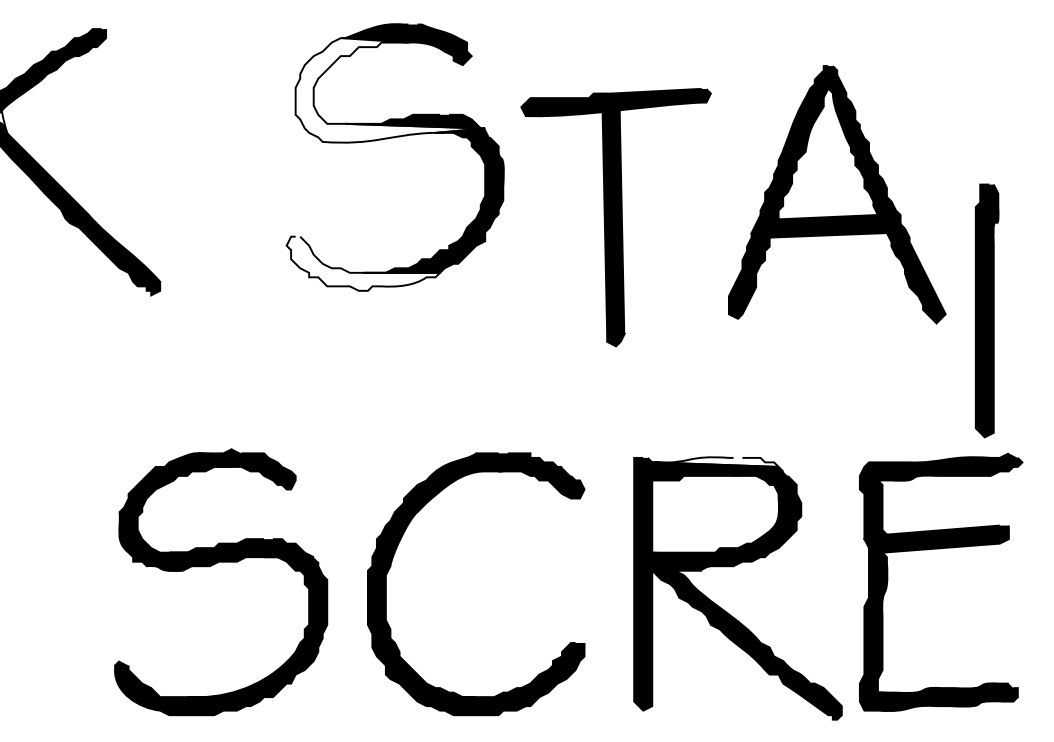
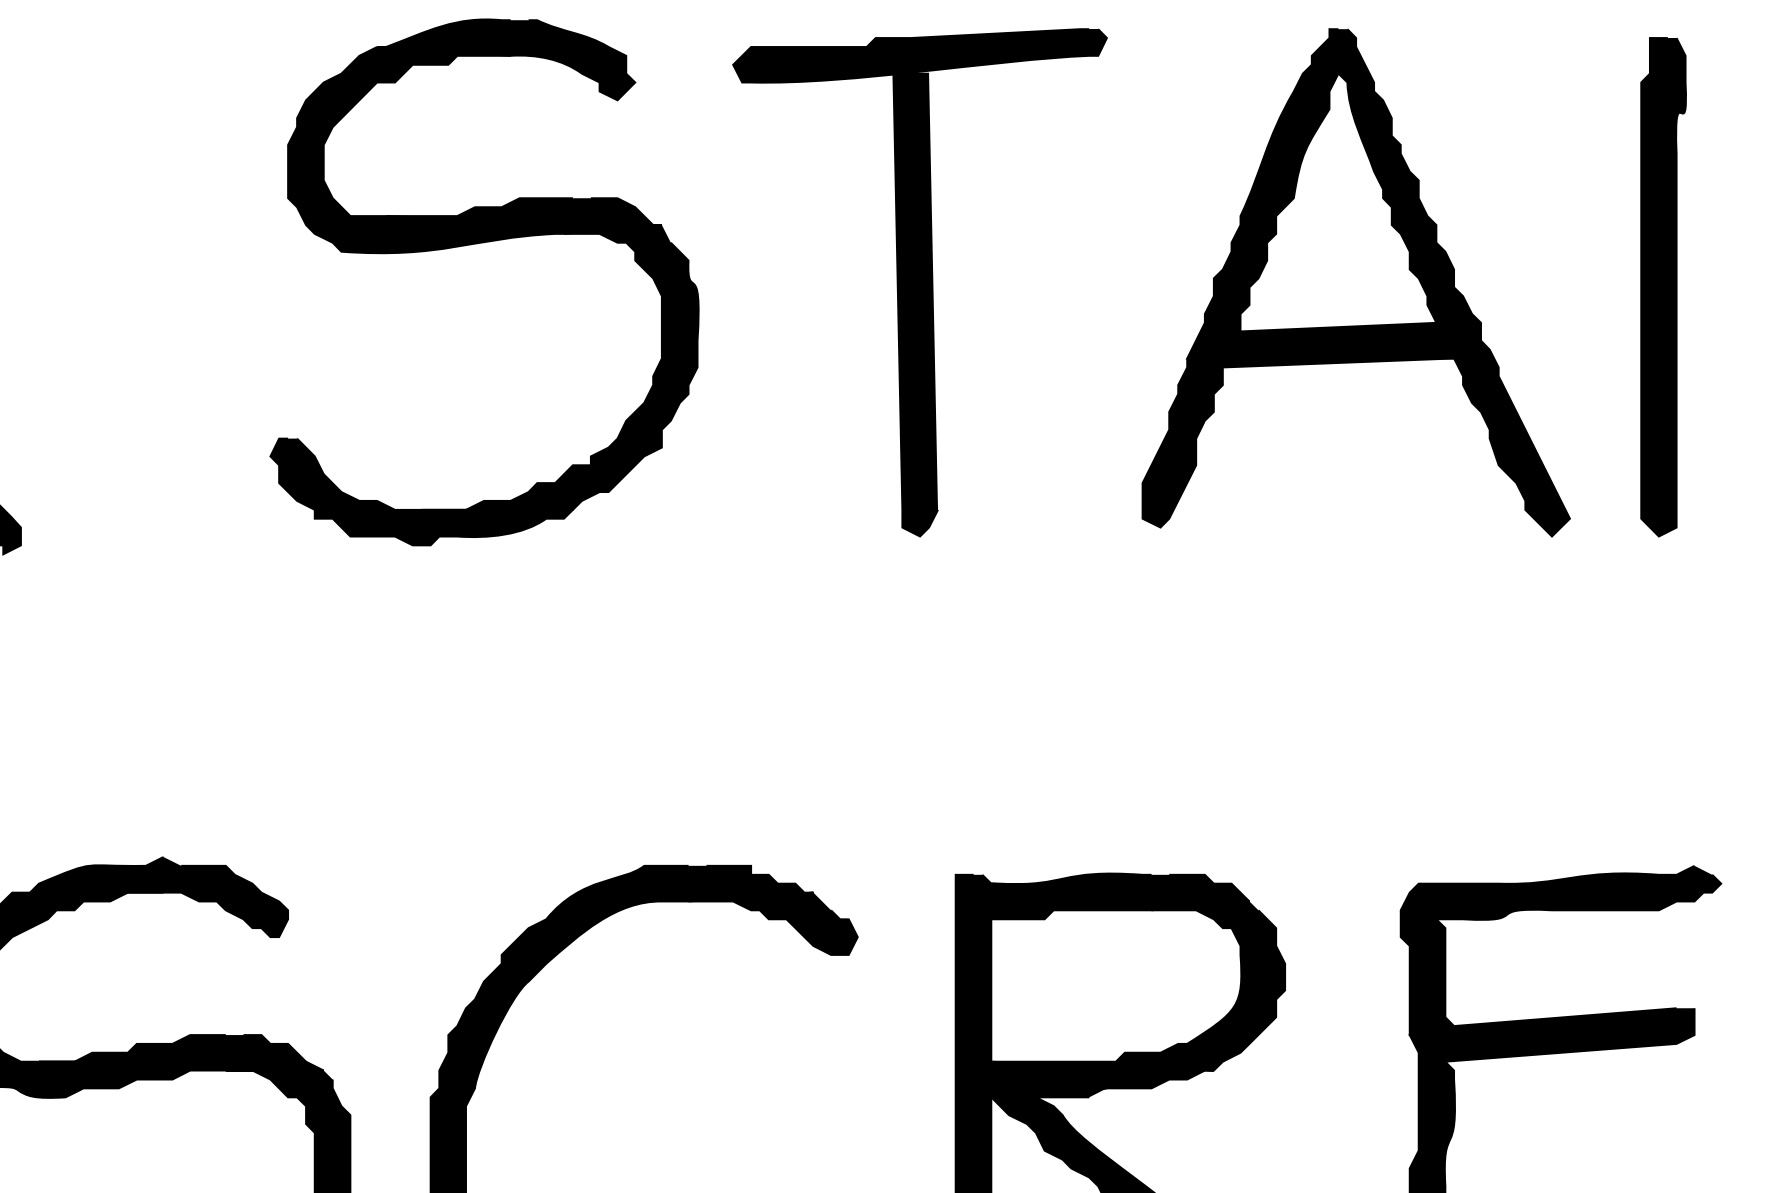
fill: (390, 90) -> (475, 150), added
part: (837, 194) -> (1356, 282), moved
part: (615, 217) -> (918, 282), moved
fill: (363, 263) -> (421, 491), added
part: (986, 310) -> (1662, 286), moved
fill: (715, 461) -> (1116, 881), added

